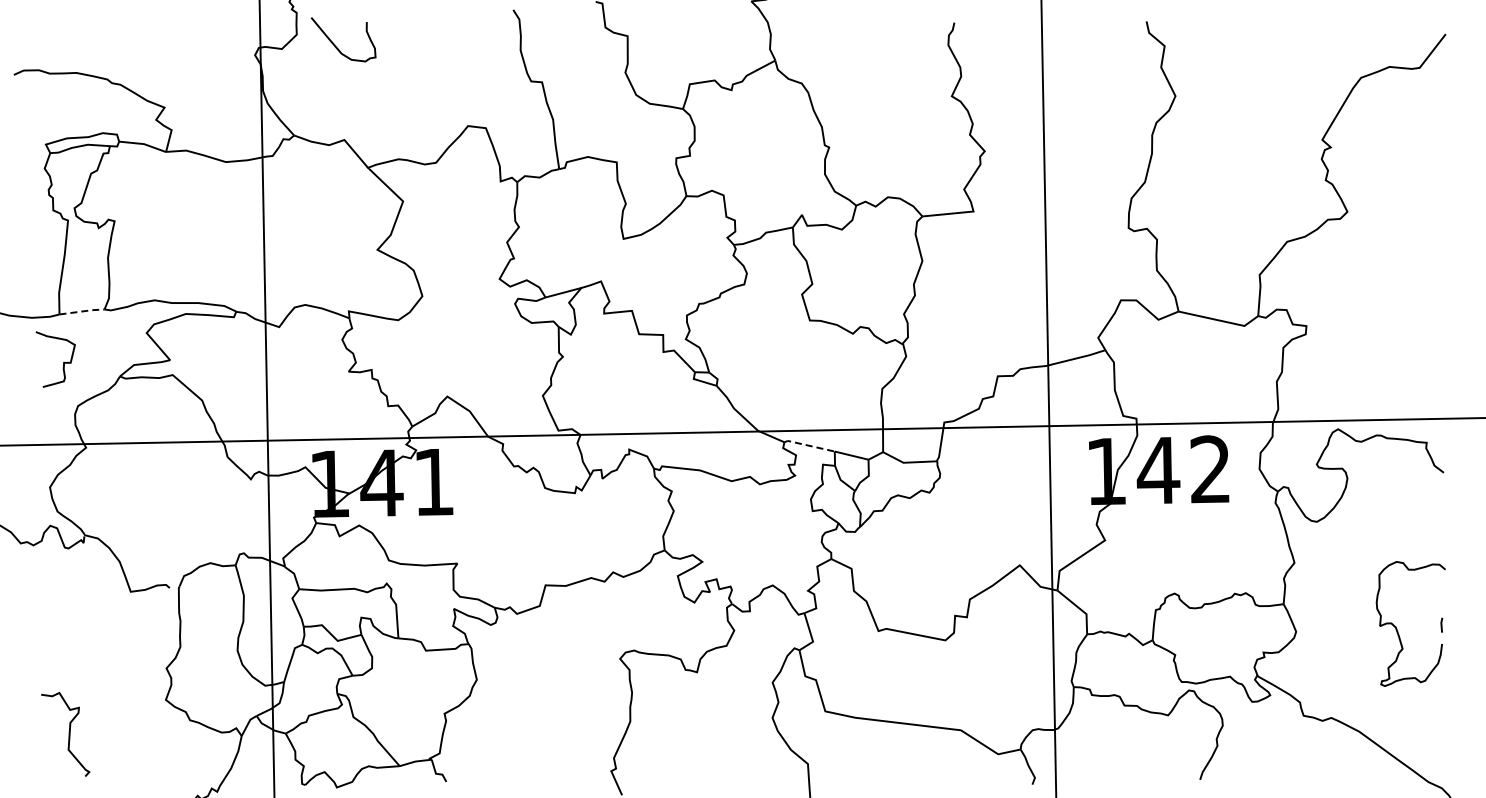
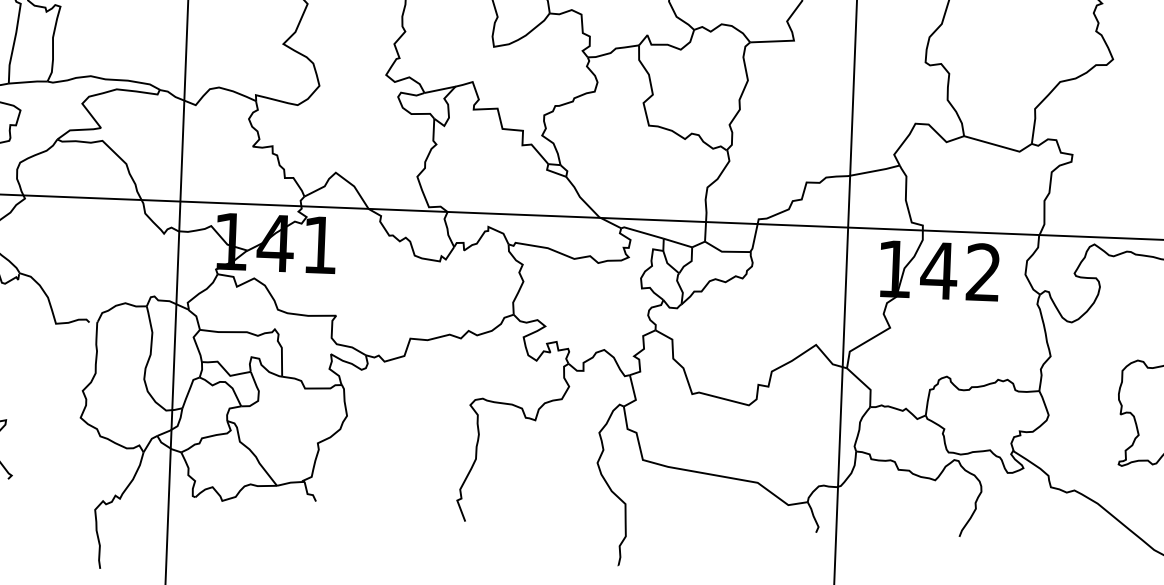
line: (82, 311) -> (28, 82), dashed -> solid
line: (808, 445) -> (641, 232), dashed -> solid

